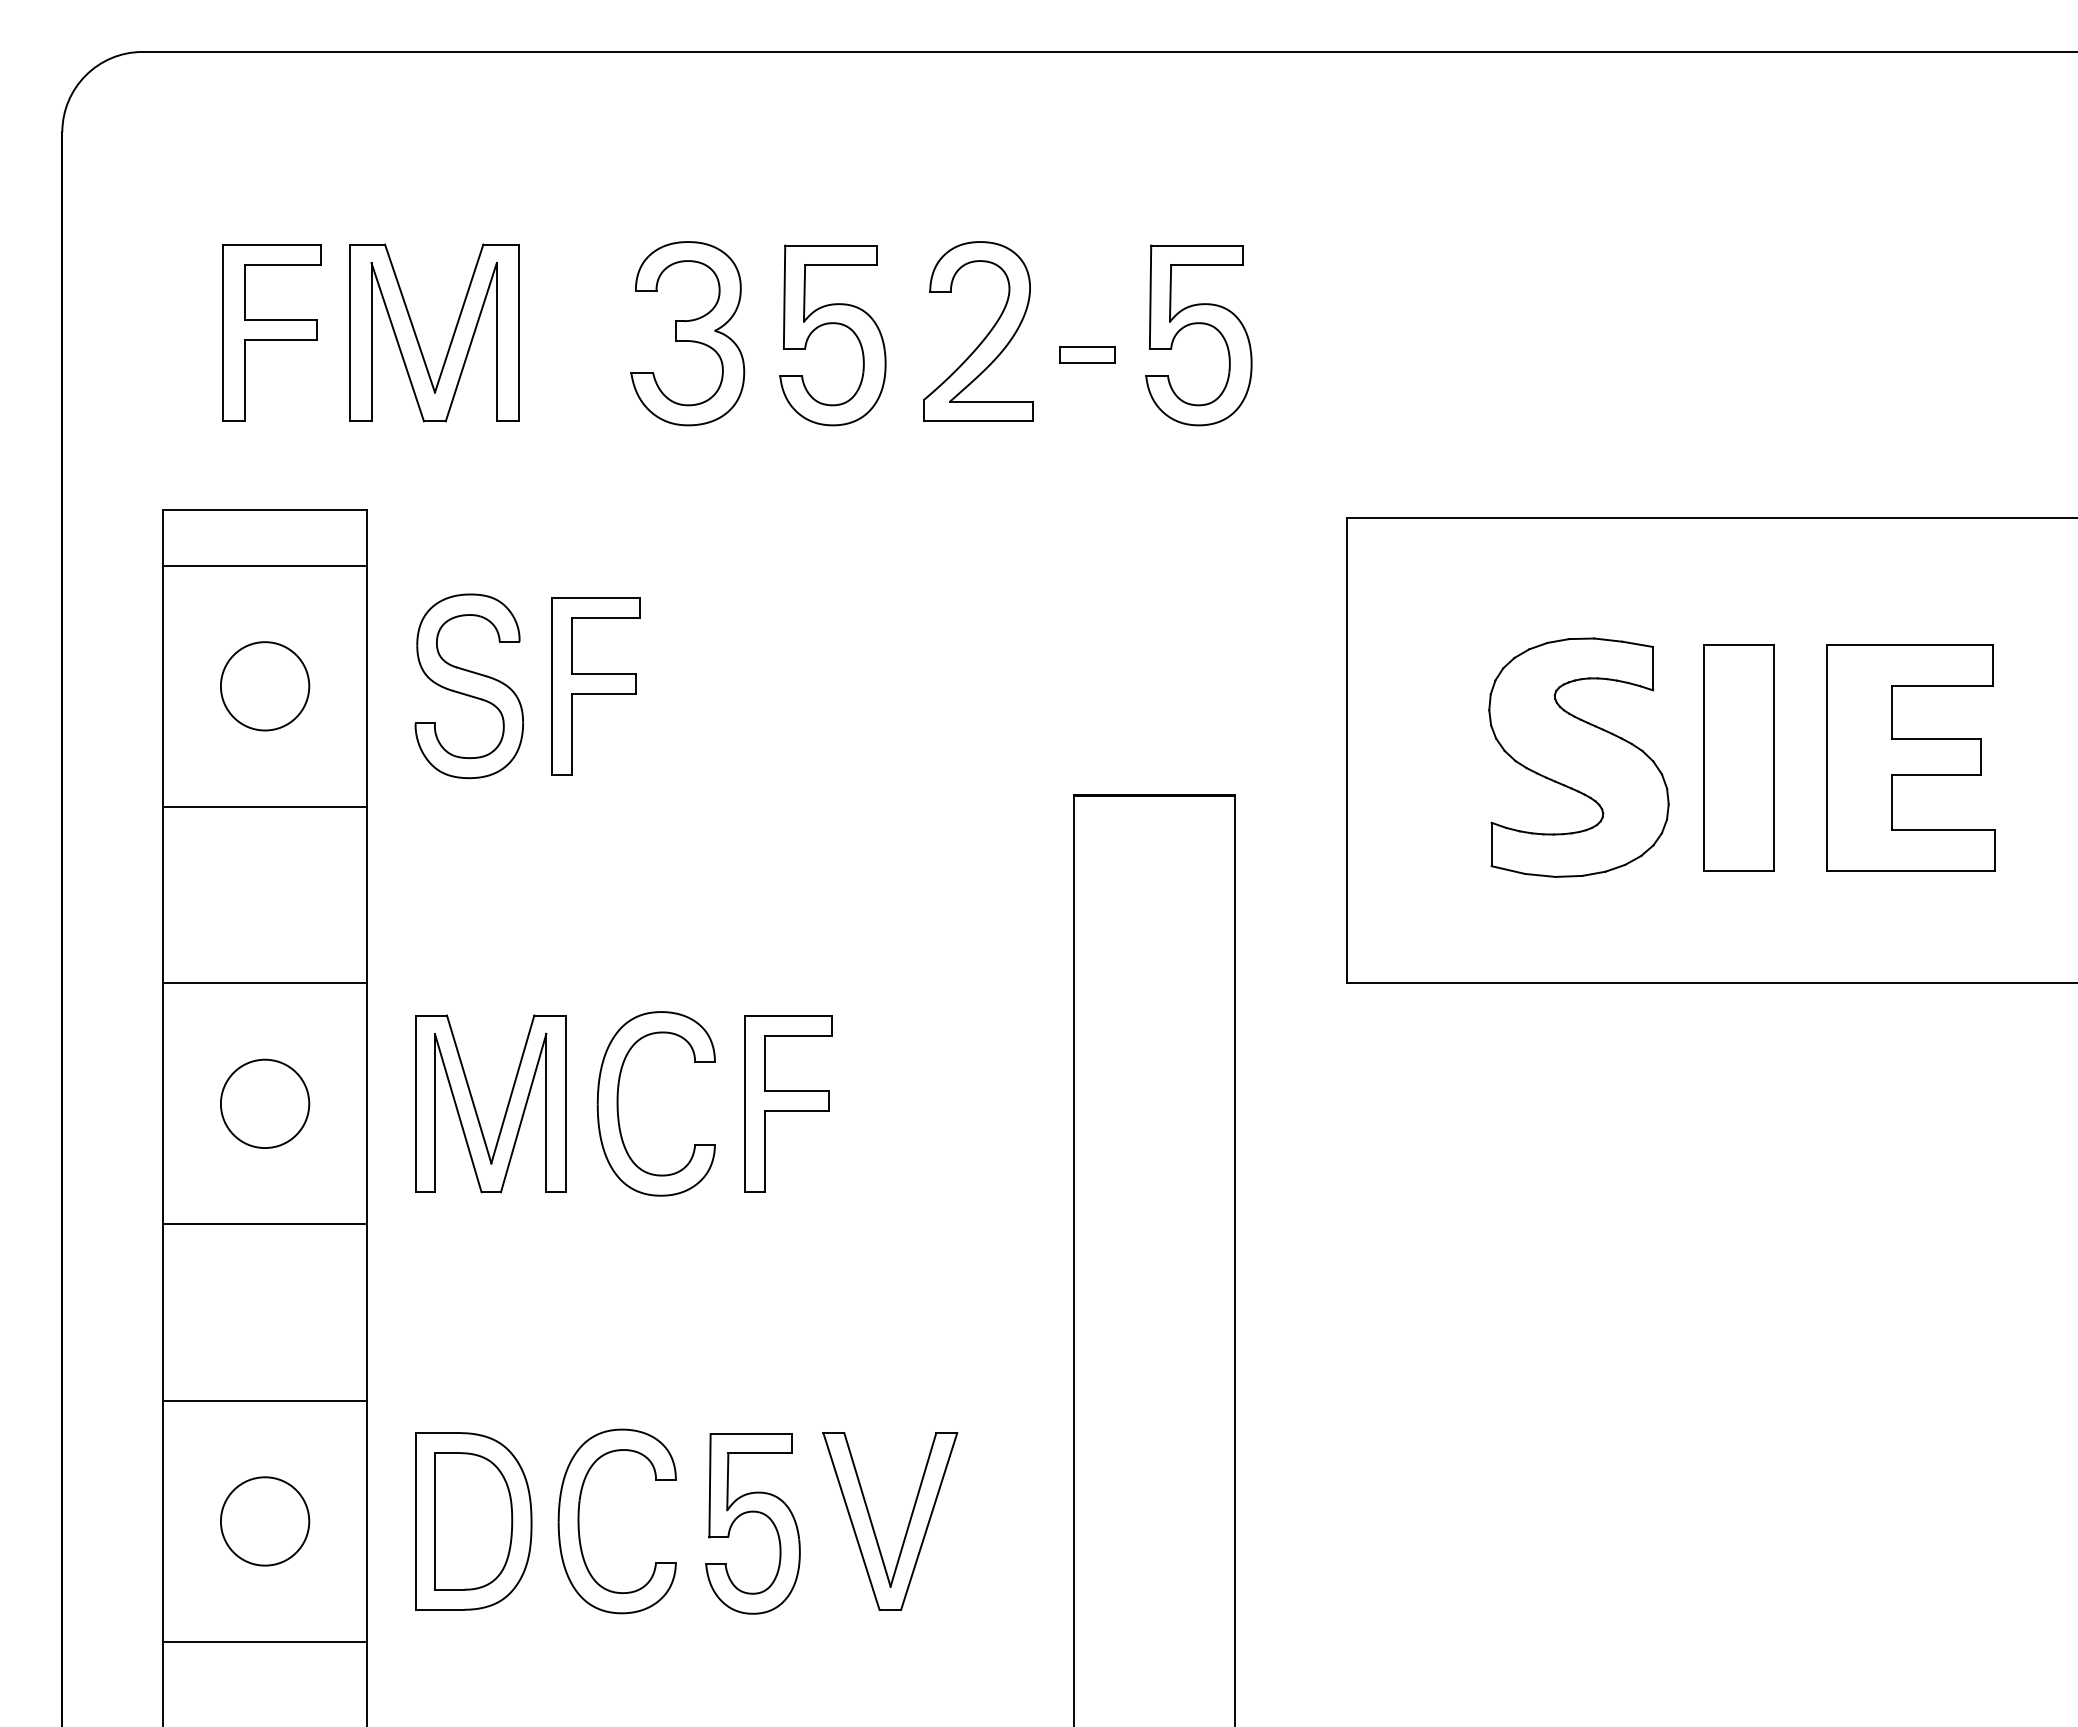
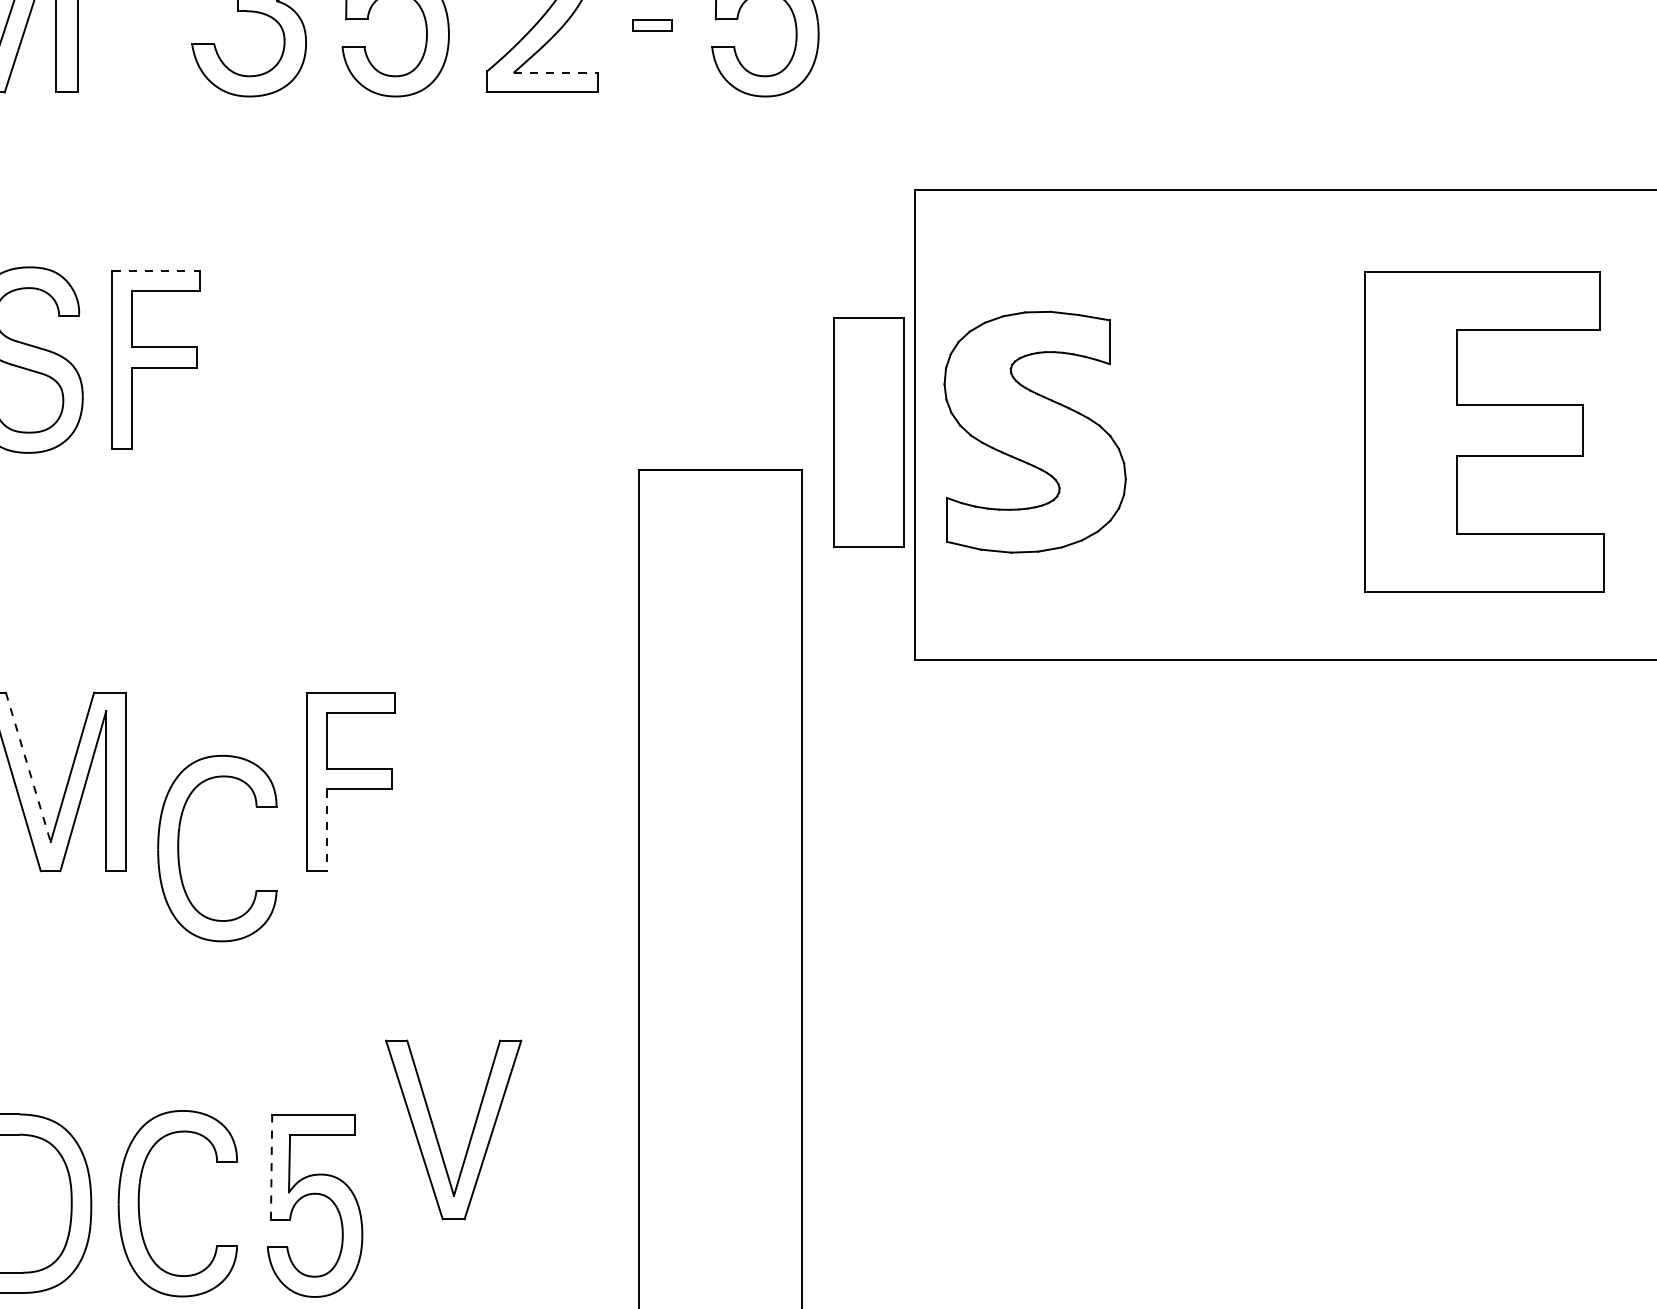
part: (1087, 354) -> (652, 24), size x0.7
line: (991, 402) -> (555, 73), solid -> dashed
line: (596, 598) -> (156, 271), solid -> dashed
part: (1578, 757) -> (1034, 432), moved
part: (1738, 757) -> (869, 432), moved
part: (1910, 757) -> (1484, 432), size x1.4
line: (469, 1089) -> (28, 767), solid -> dashed
part: (618, 1103) -> (179, 848), moved
line: (764, 1152) -> (326, 831), solid -> dashed
line: (710, 1485) -> (272, 1167), solid -> dashed
part: (873, 1525) -> (436, 1134), moved

